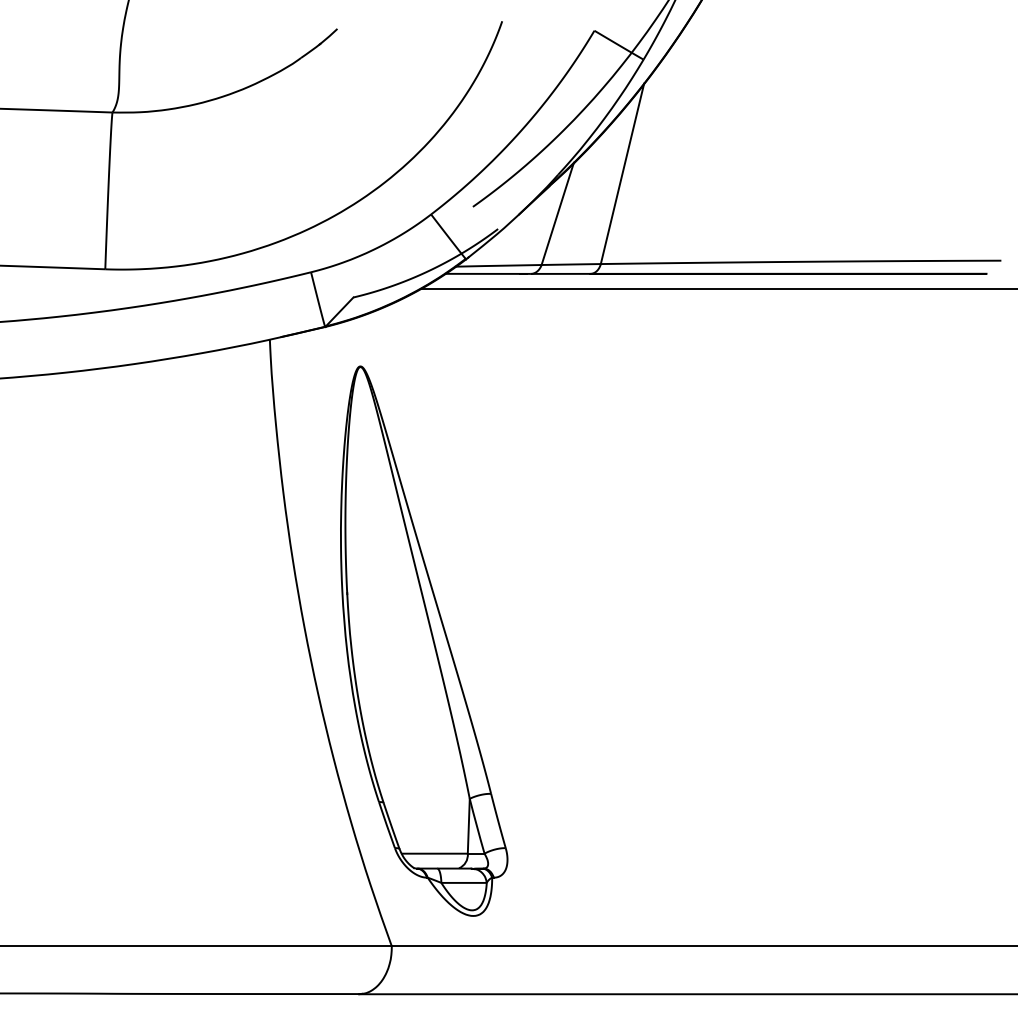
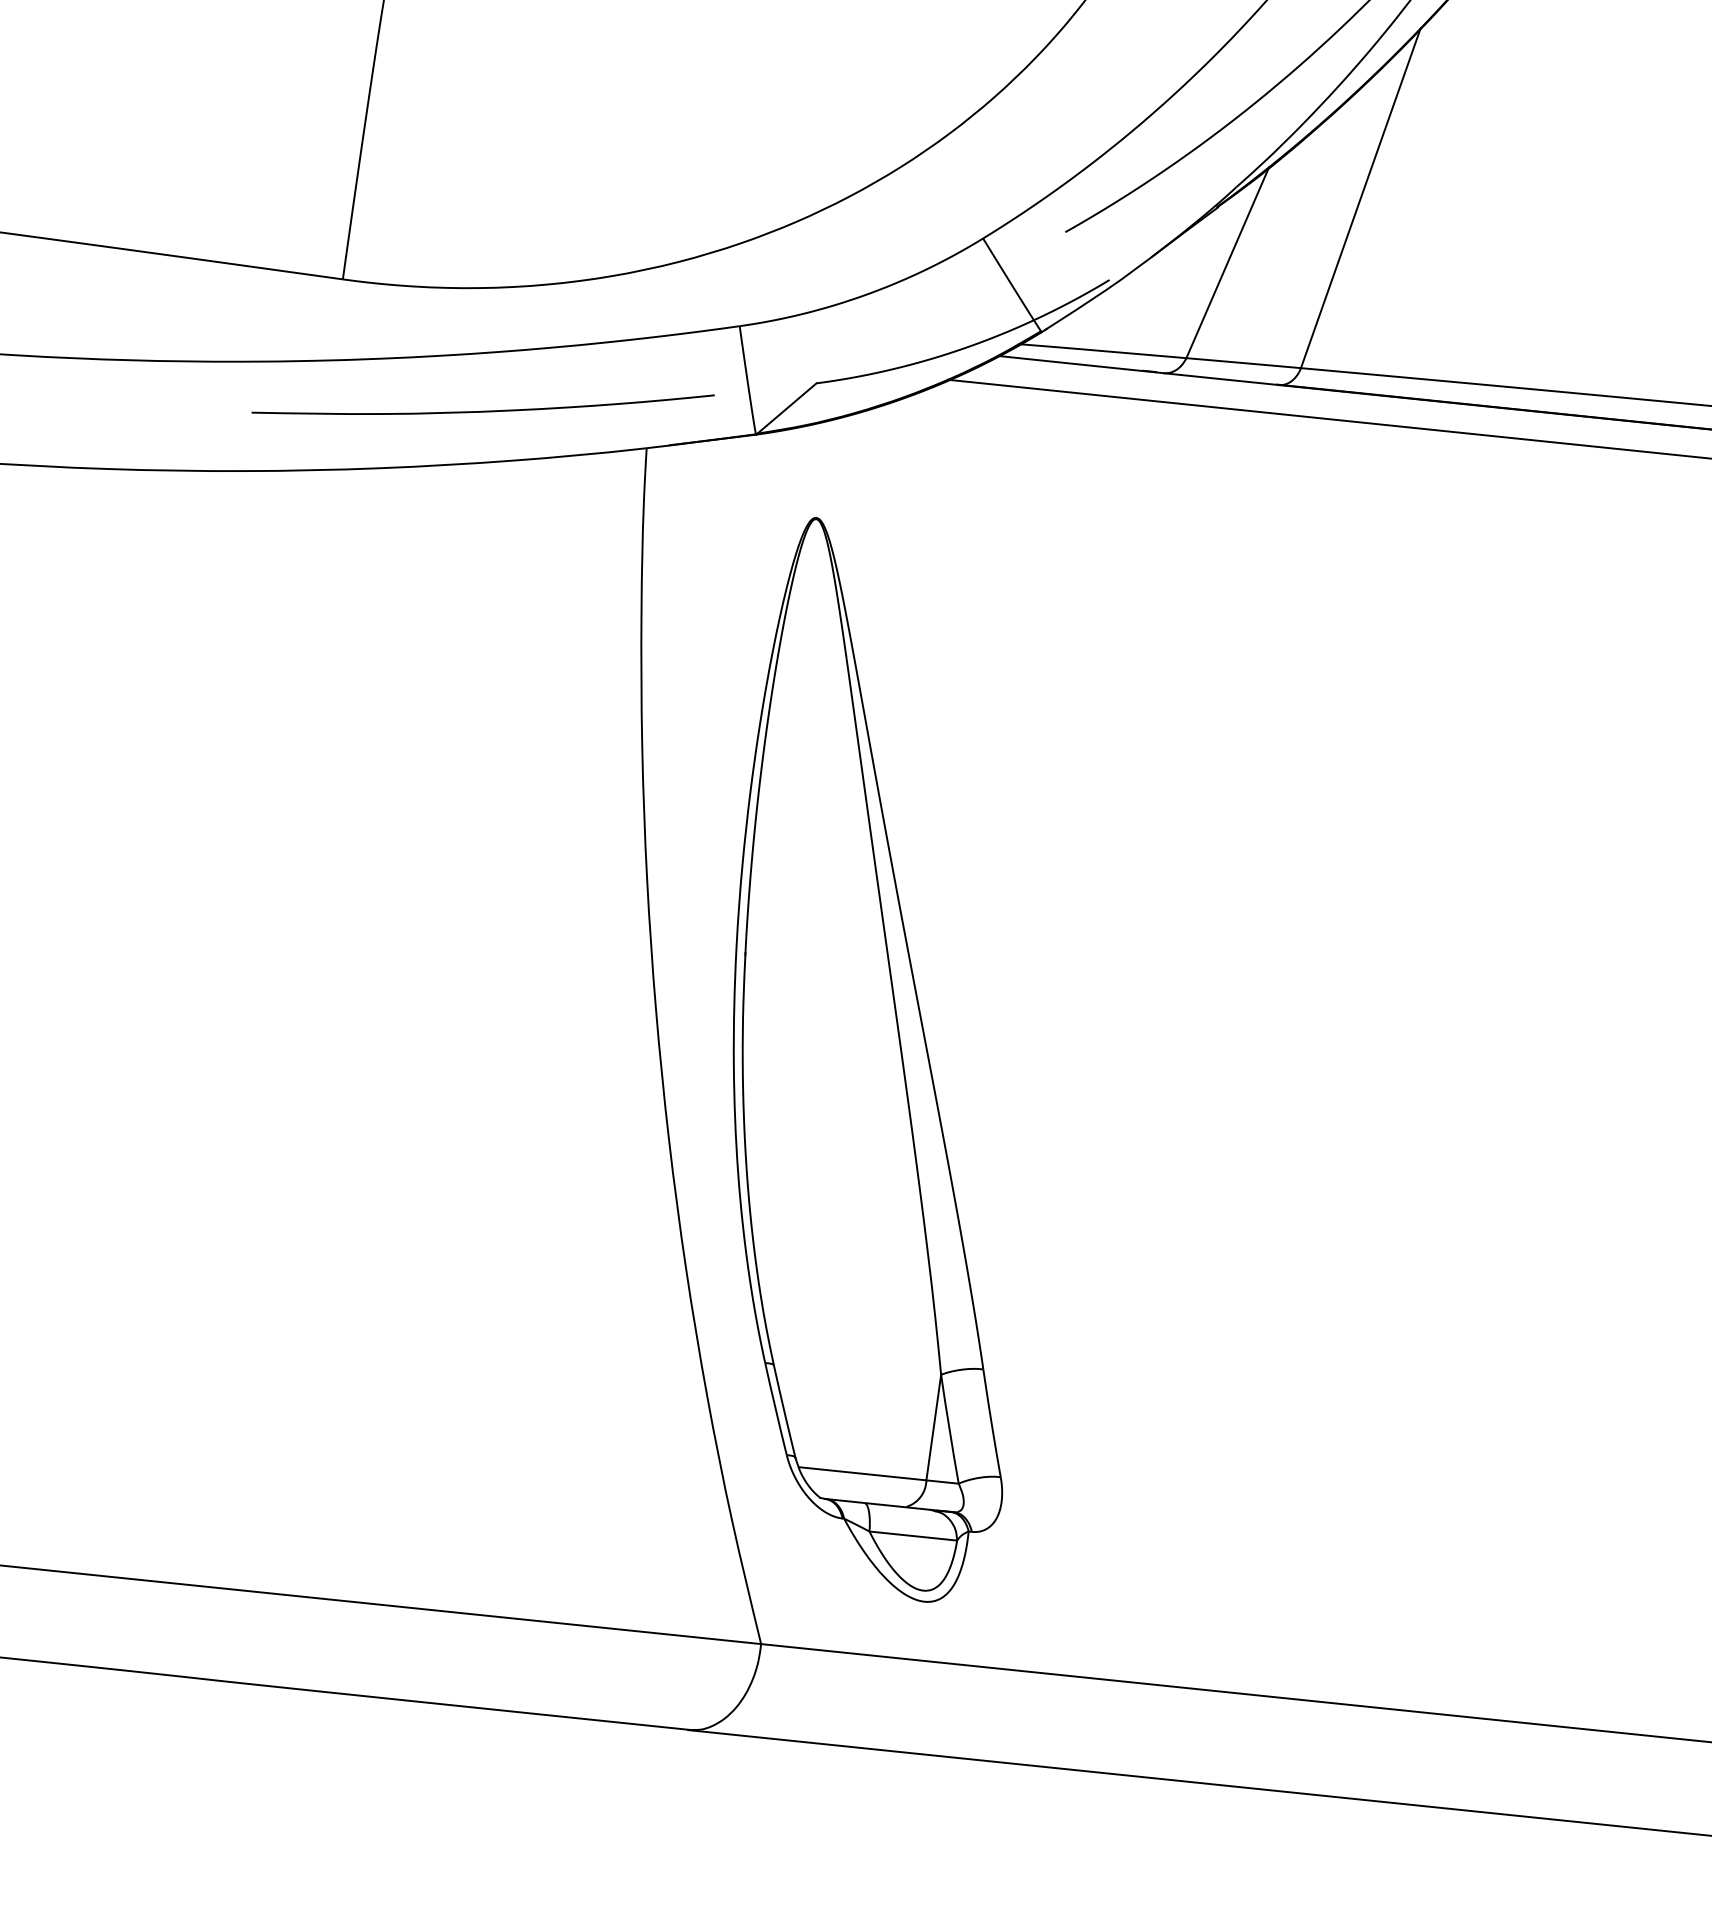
curve: (183, 328) -> (482, 409), added

